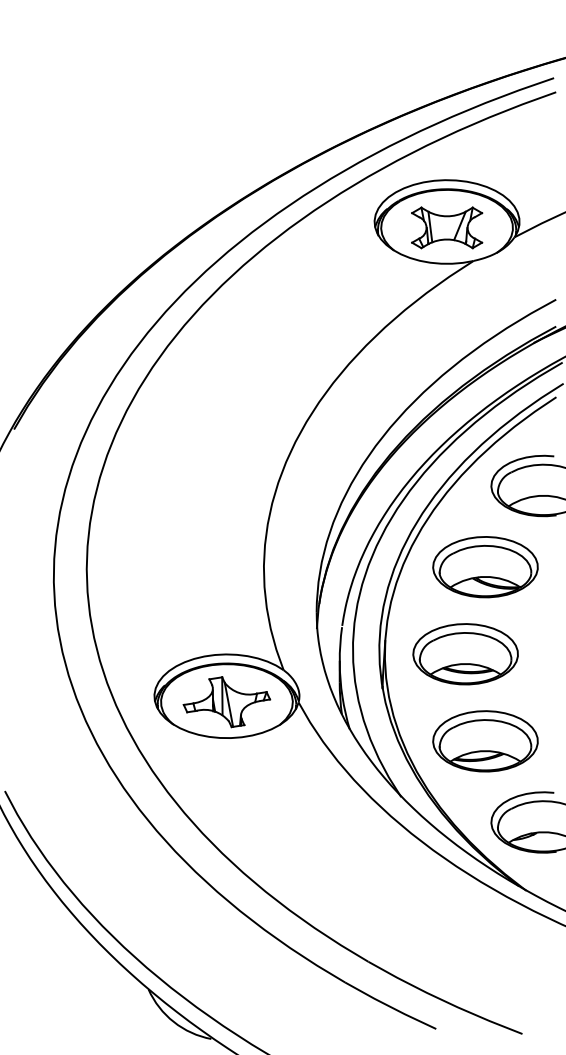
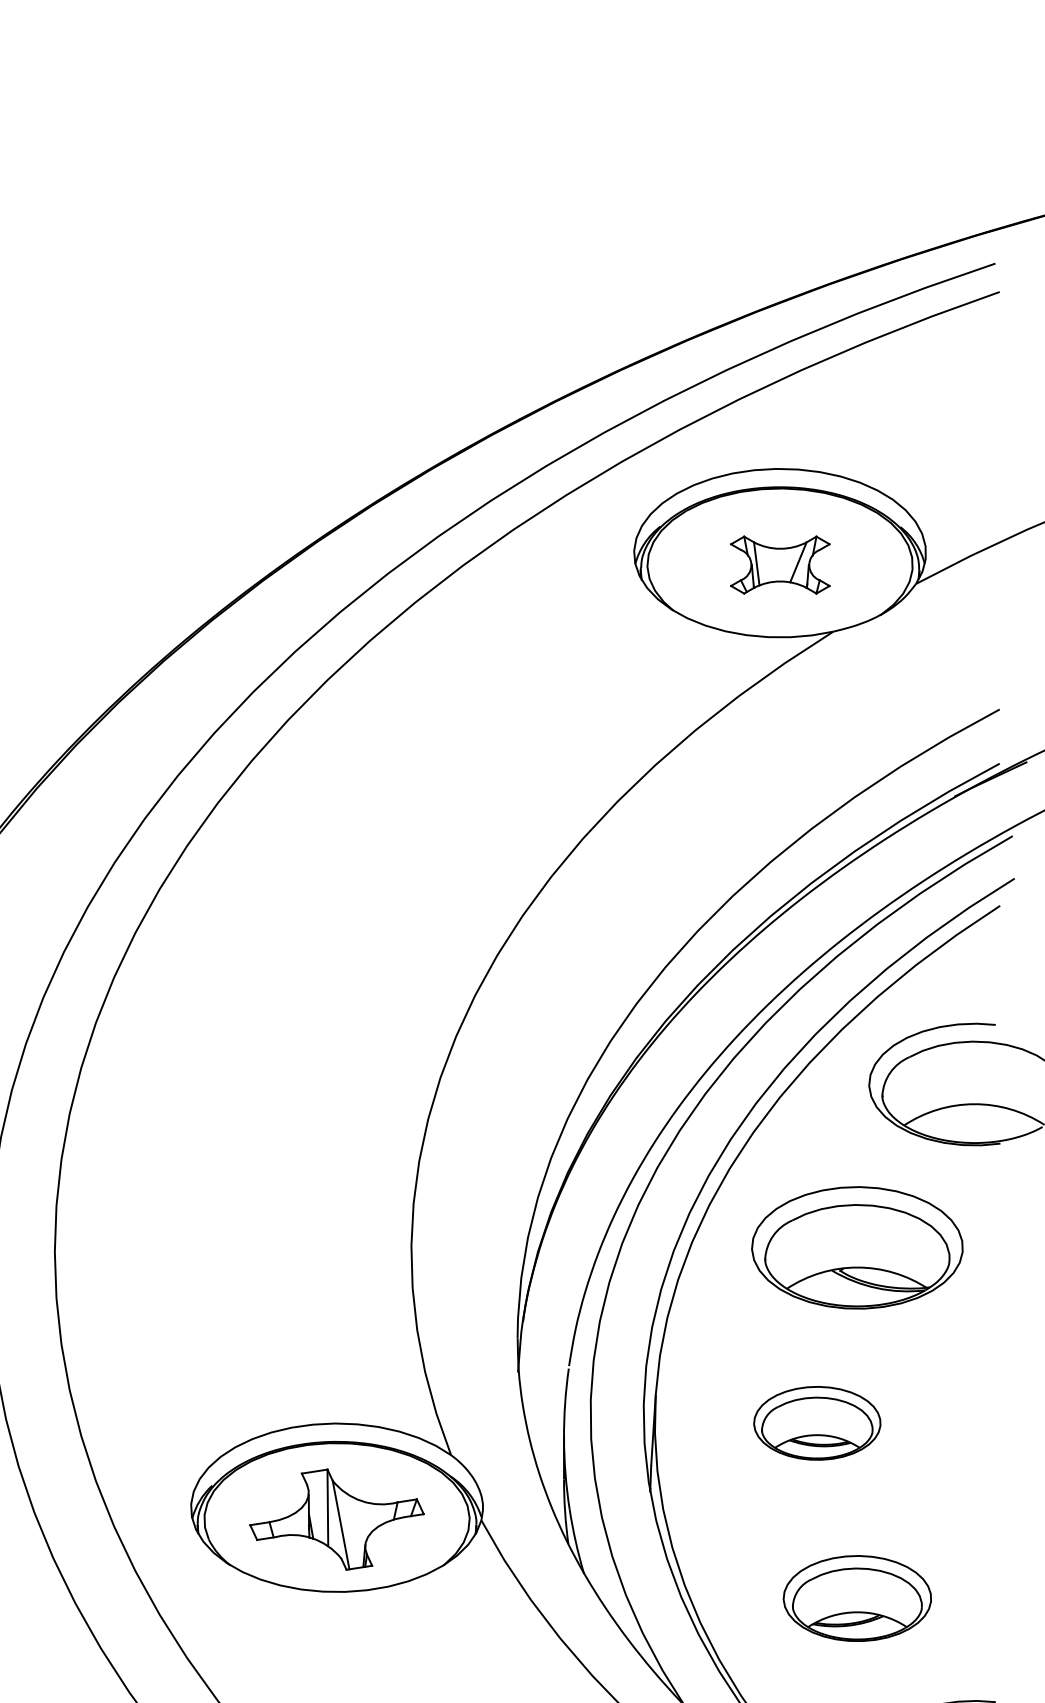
part: (447, 227) -> (780, 564), size x0.7
part: (465, 654) -> (817, 1423), size x0.6
part: (485, 741) -> (857, 1598), size x0.7

